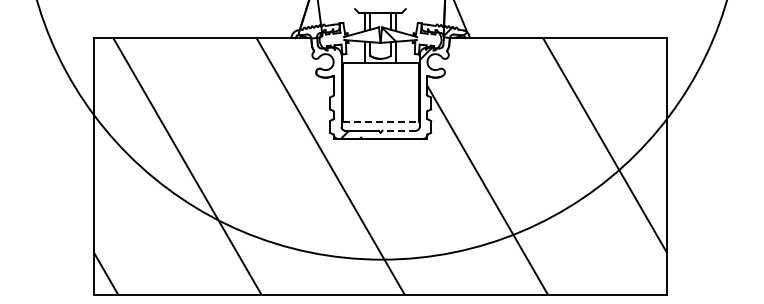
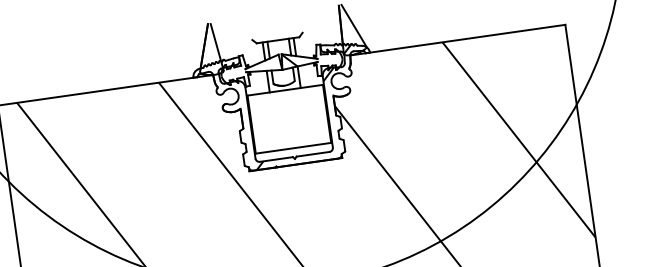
line: (381, 122) -> (294, 148), dashed -> solid
line: (399, 130) -> (313, 153), dashed -> solid

